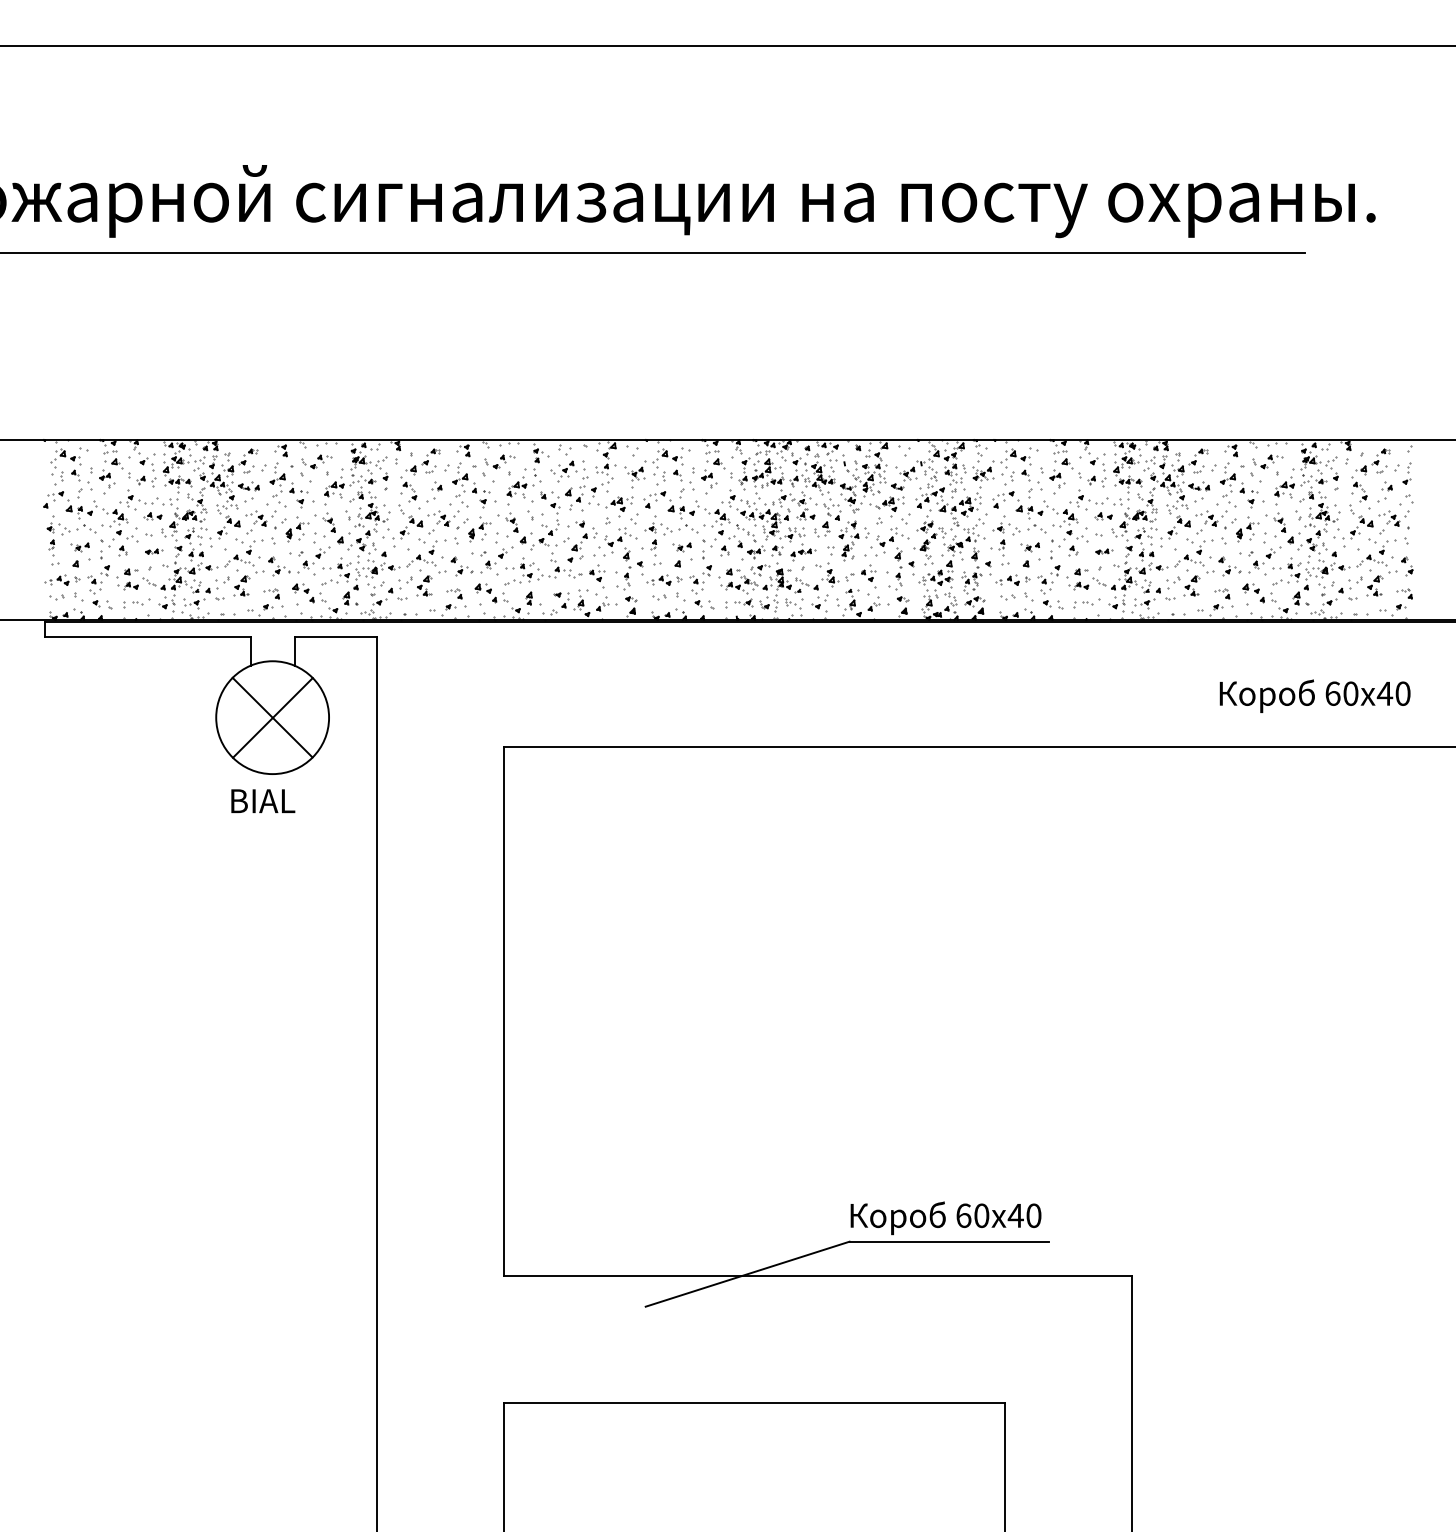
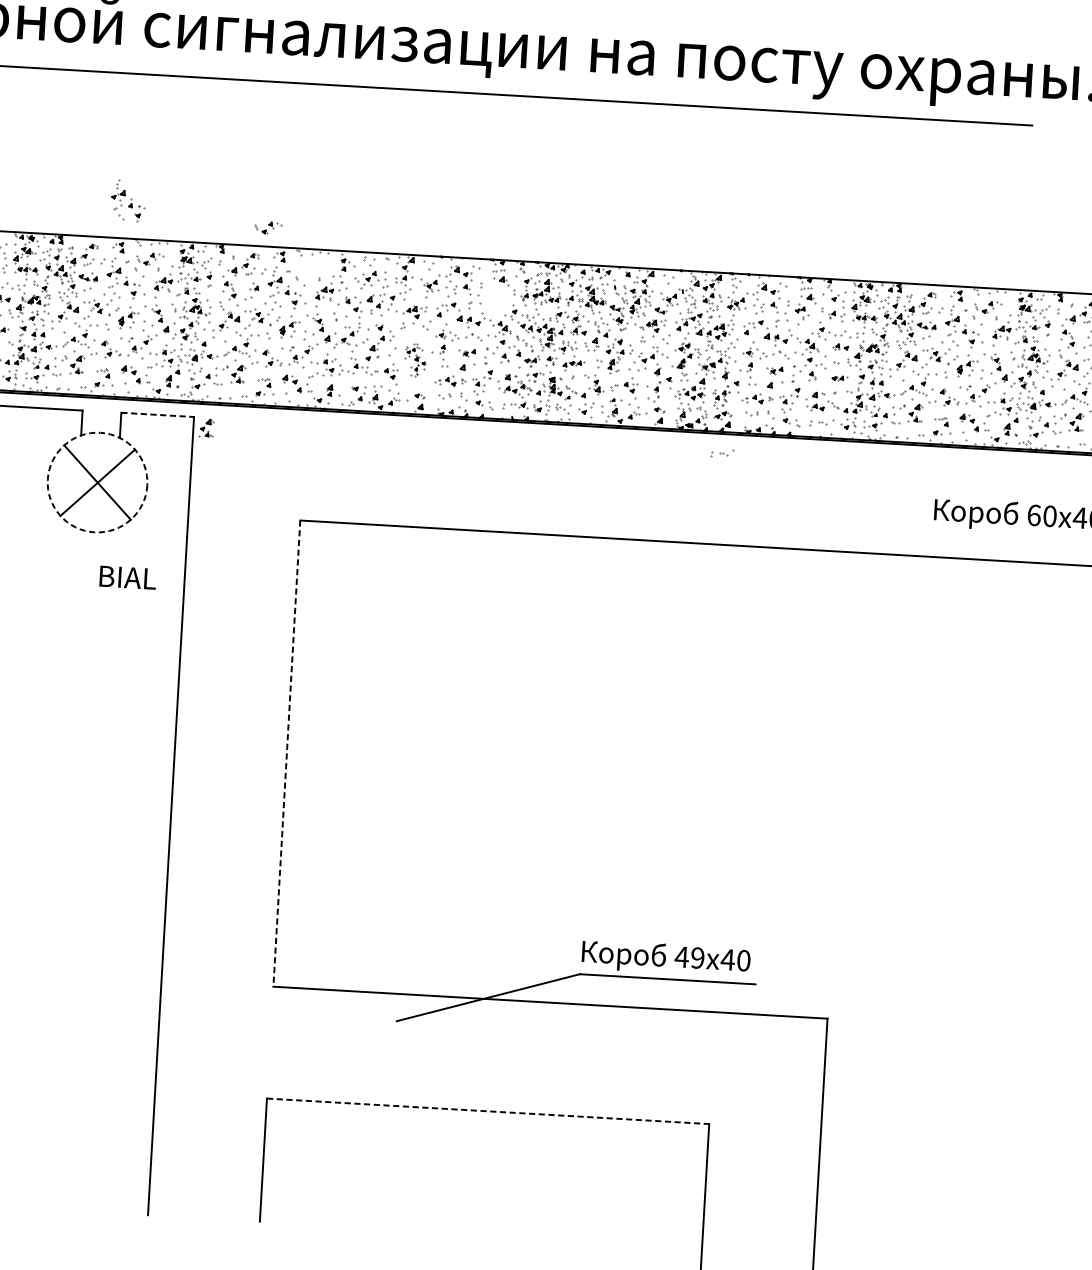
part: (288, 397) -> (127, 200), added
part: (499, 461) -> (267, 227), moved
part: (709, 481) -> (494, 296), removed
part: (623, 558) -> (415, 359), size x0.6
line: (336, 637) -> (157, 415), solid -> dashed
part: (976, 644) -> (722, 453), added
part: (392, 648) -> (206, 427), added
circle: (272, 717) -> (97, 482), solid -> dashed
text: (263, 800) -> (128, 577), moved
line: (504, 1012) -> (287, 754), solid -> dashed
text: (972, 1215) -> (689, 957), 60 -> 49
line: (754, 1402) -> (487, 1111), solid -> dashed

